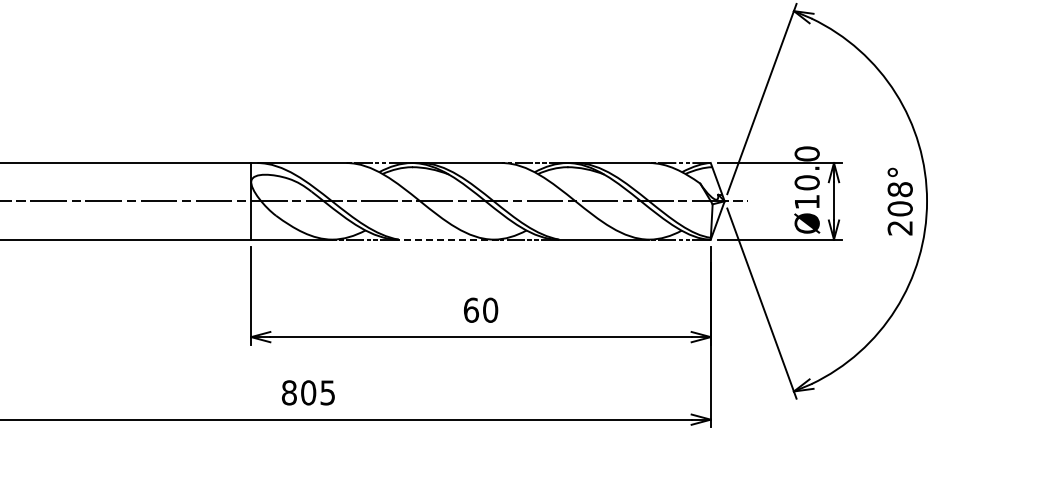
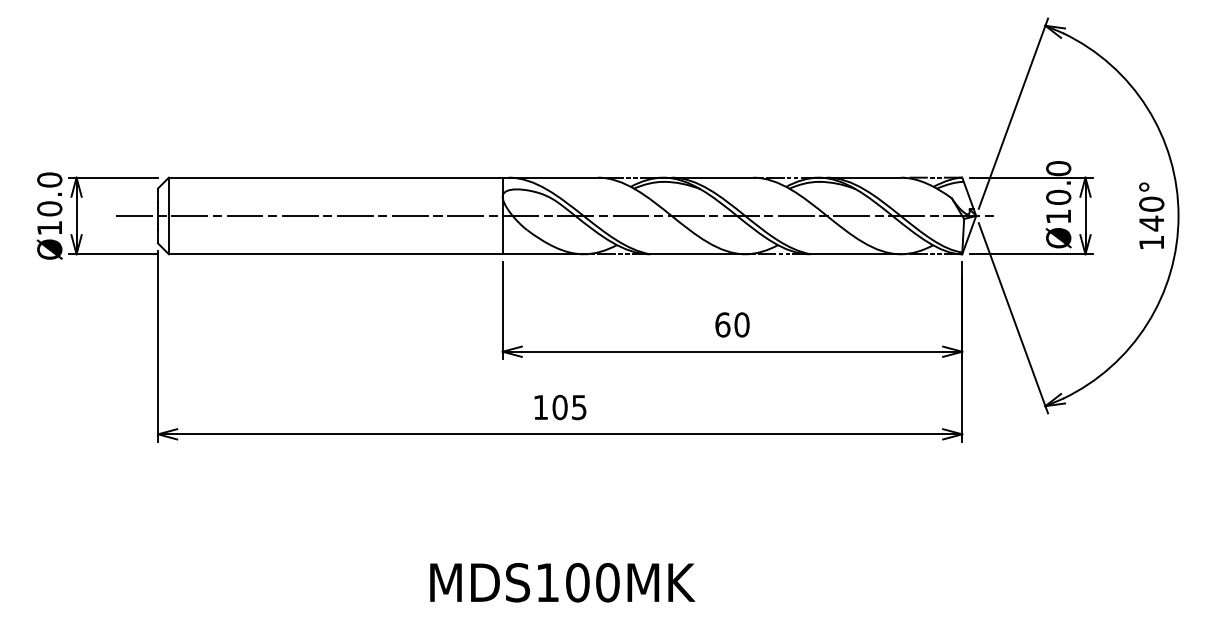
text: (900, 208) -> (1151, 223), 208° -> 140°
line: (449, 239) -> (700, 254), dashed -> solid
text: (289, 392) -> (540, 407), 805 -> 105

